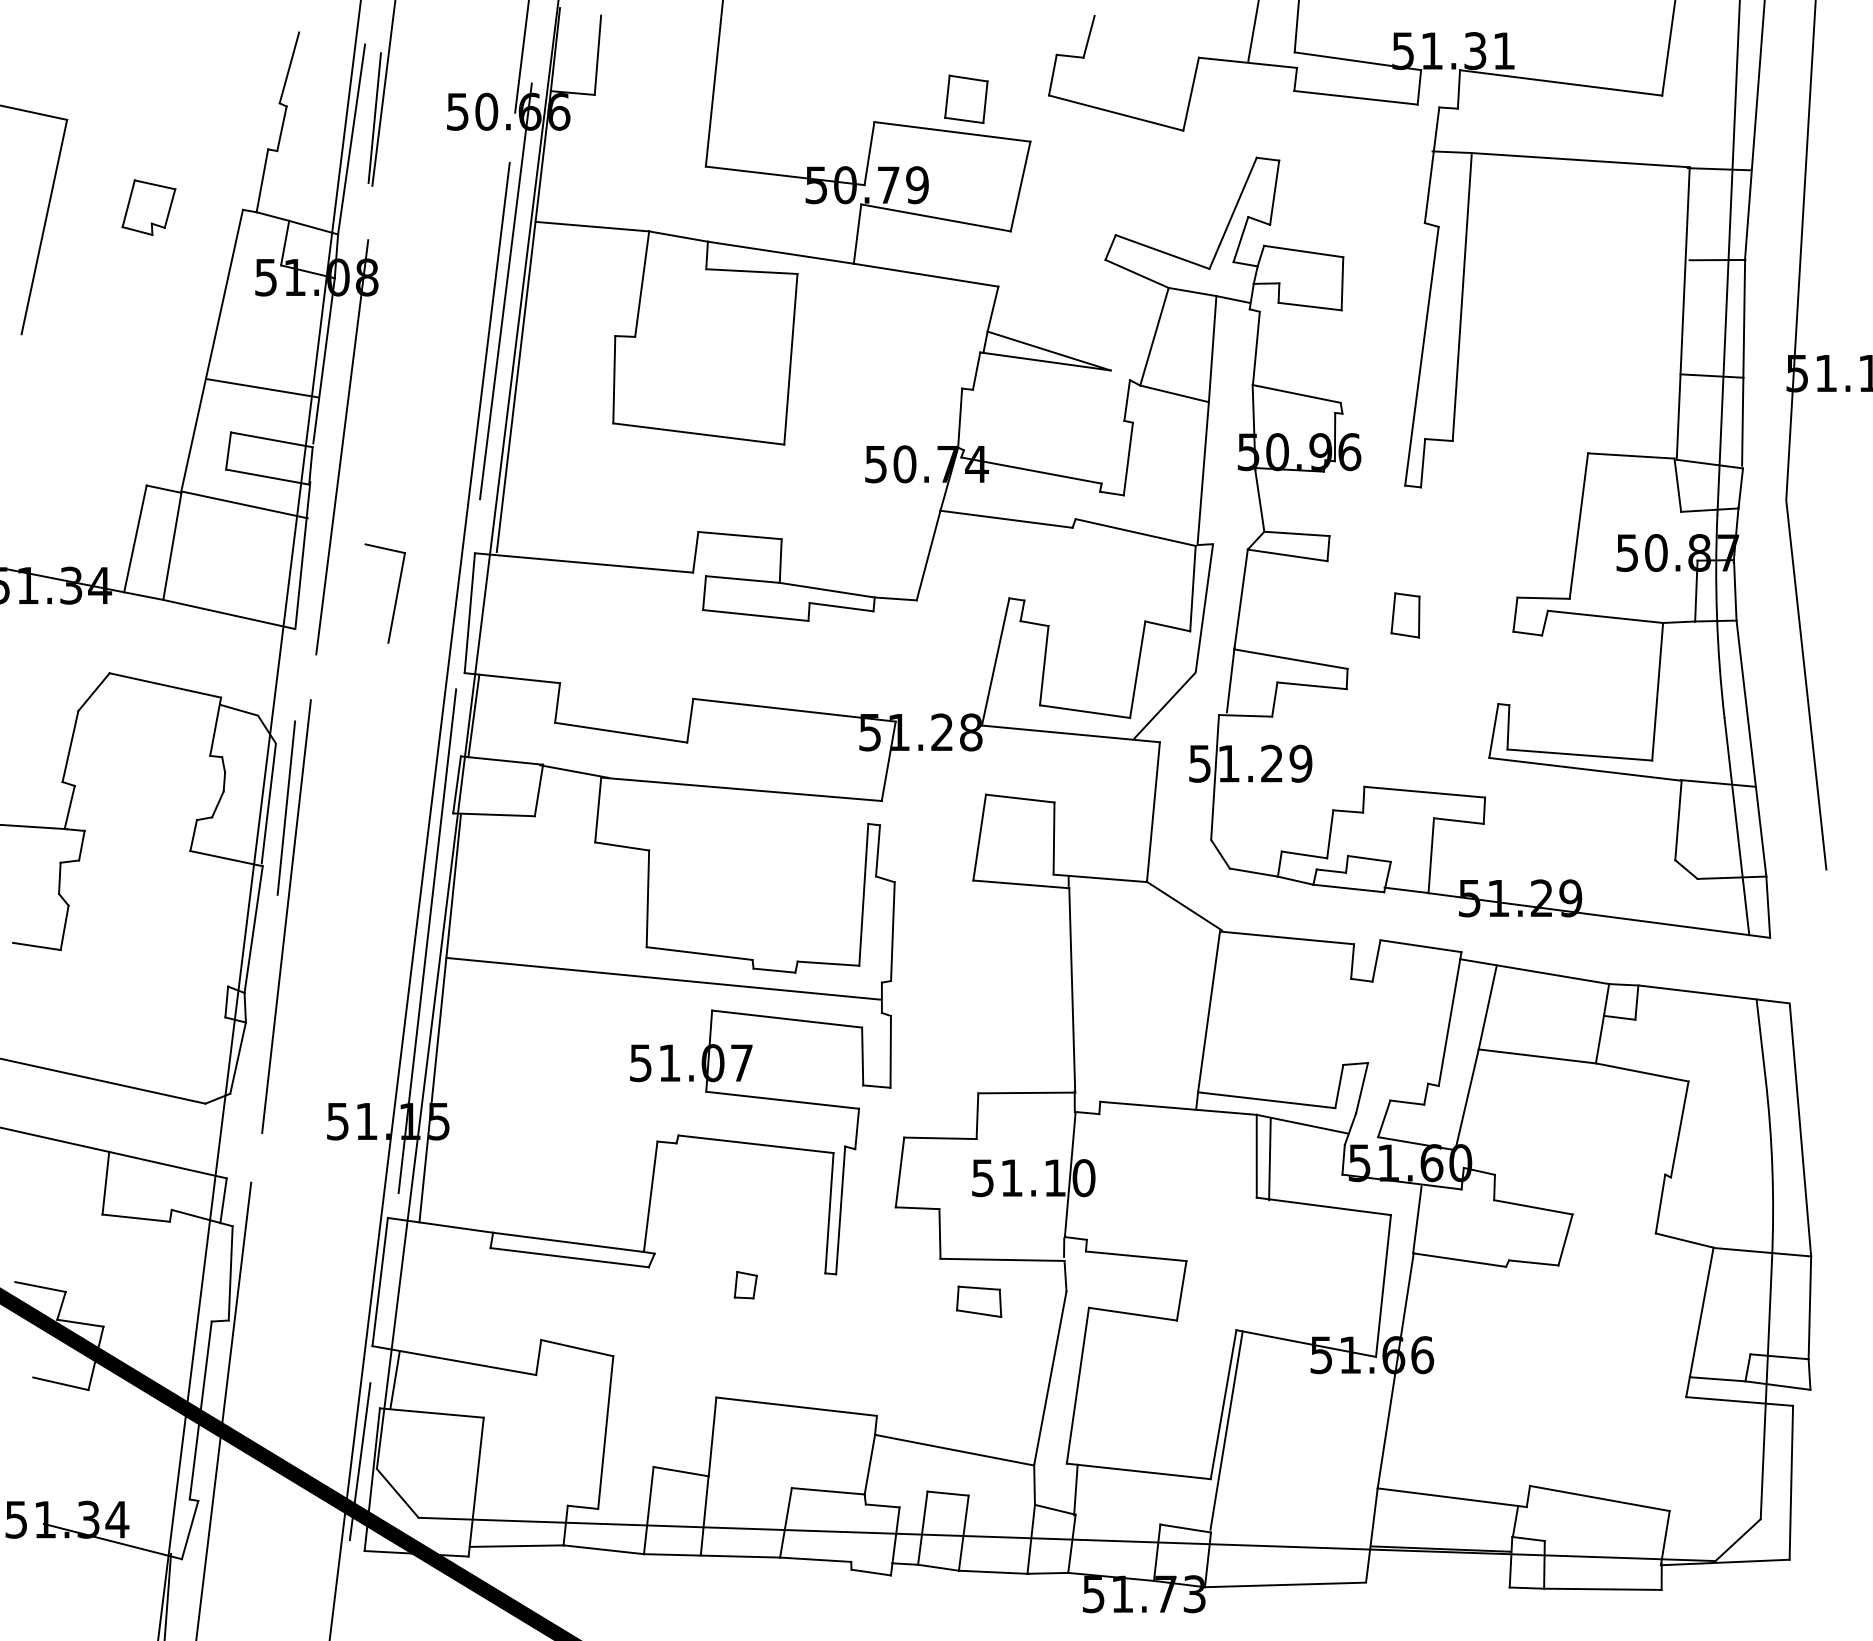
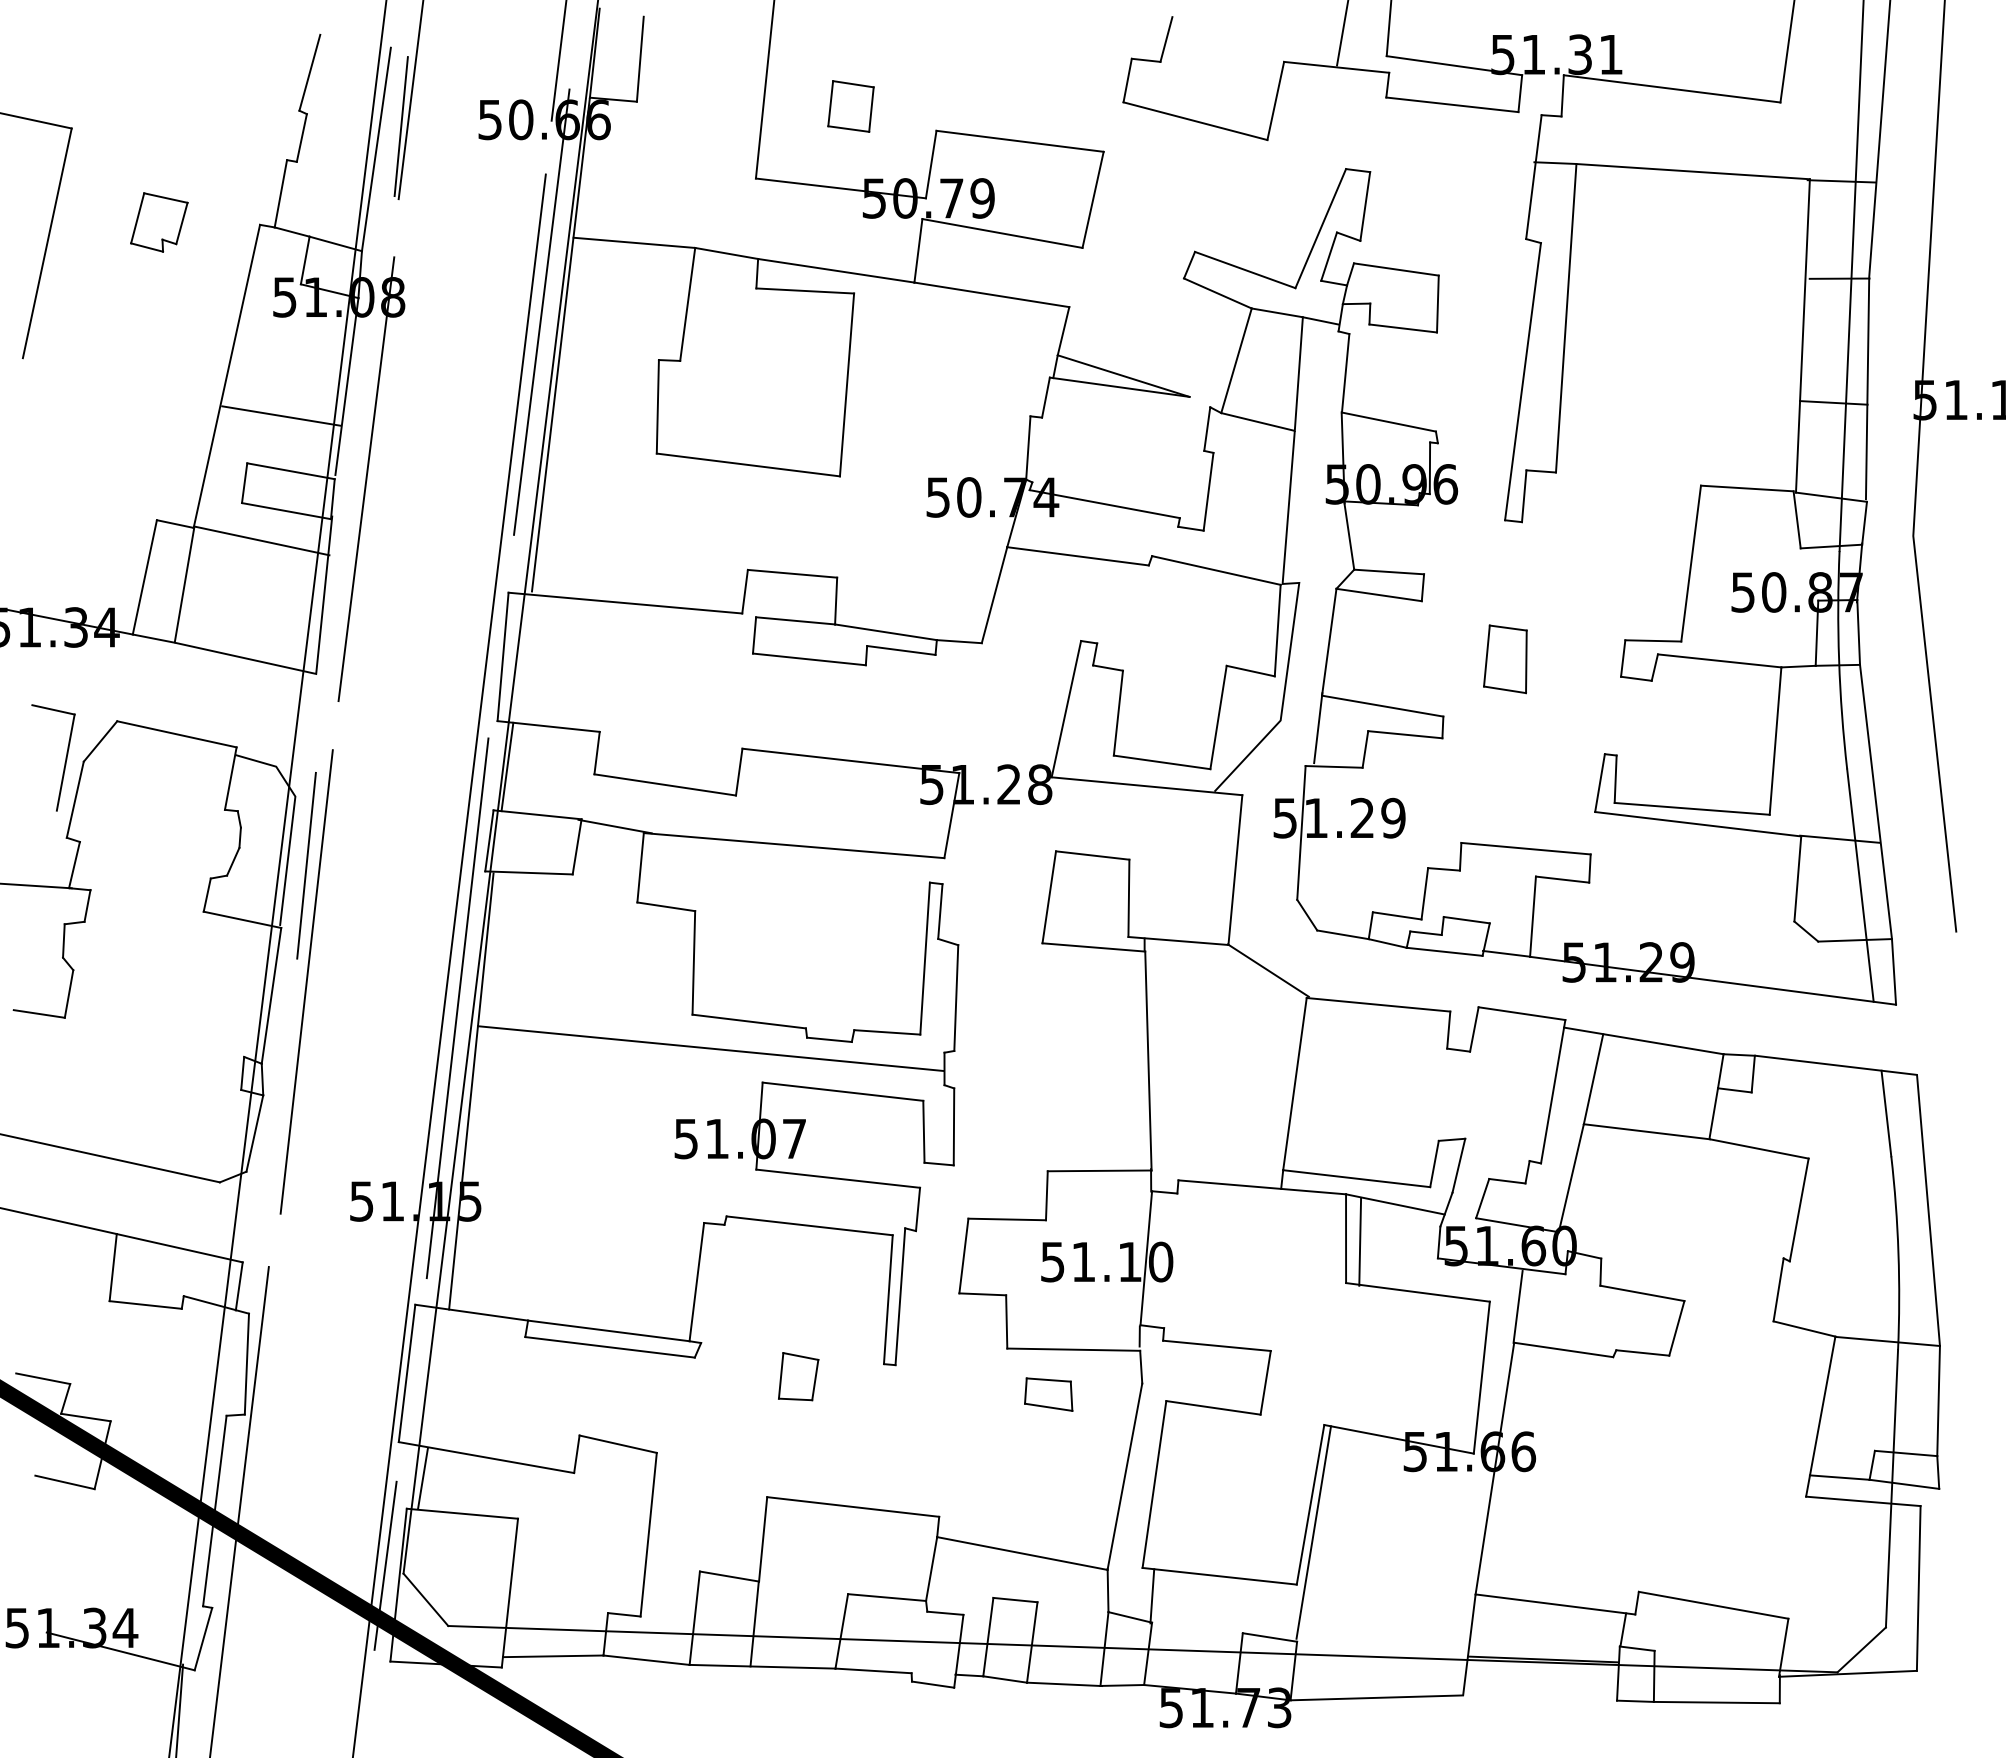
part: (965, 99) -> (850, 106), moved
part: (396, 593) -> (65, 757), moved
part: (1405, 615) -> (1505, 659), size x1.43
part: (745, 1284) -> (798, 1376), size x1.67

